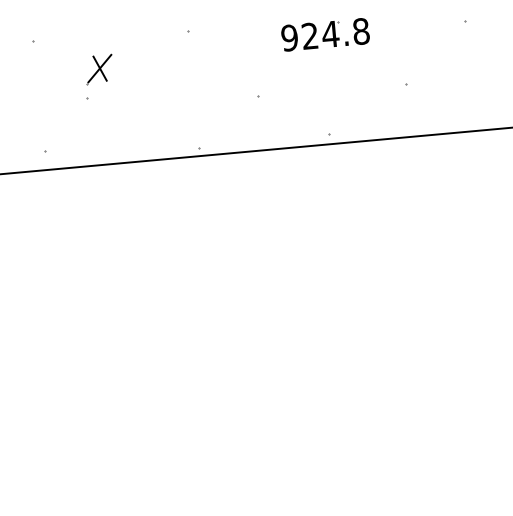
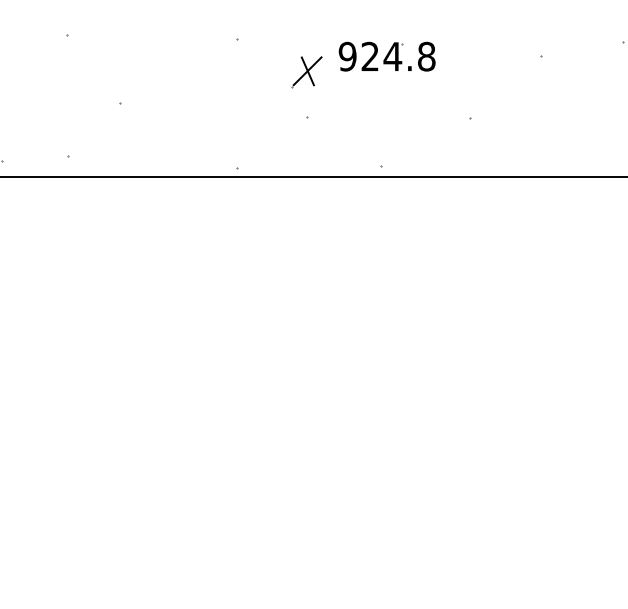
part: (98, 69) -> (306, 72), moved

